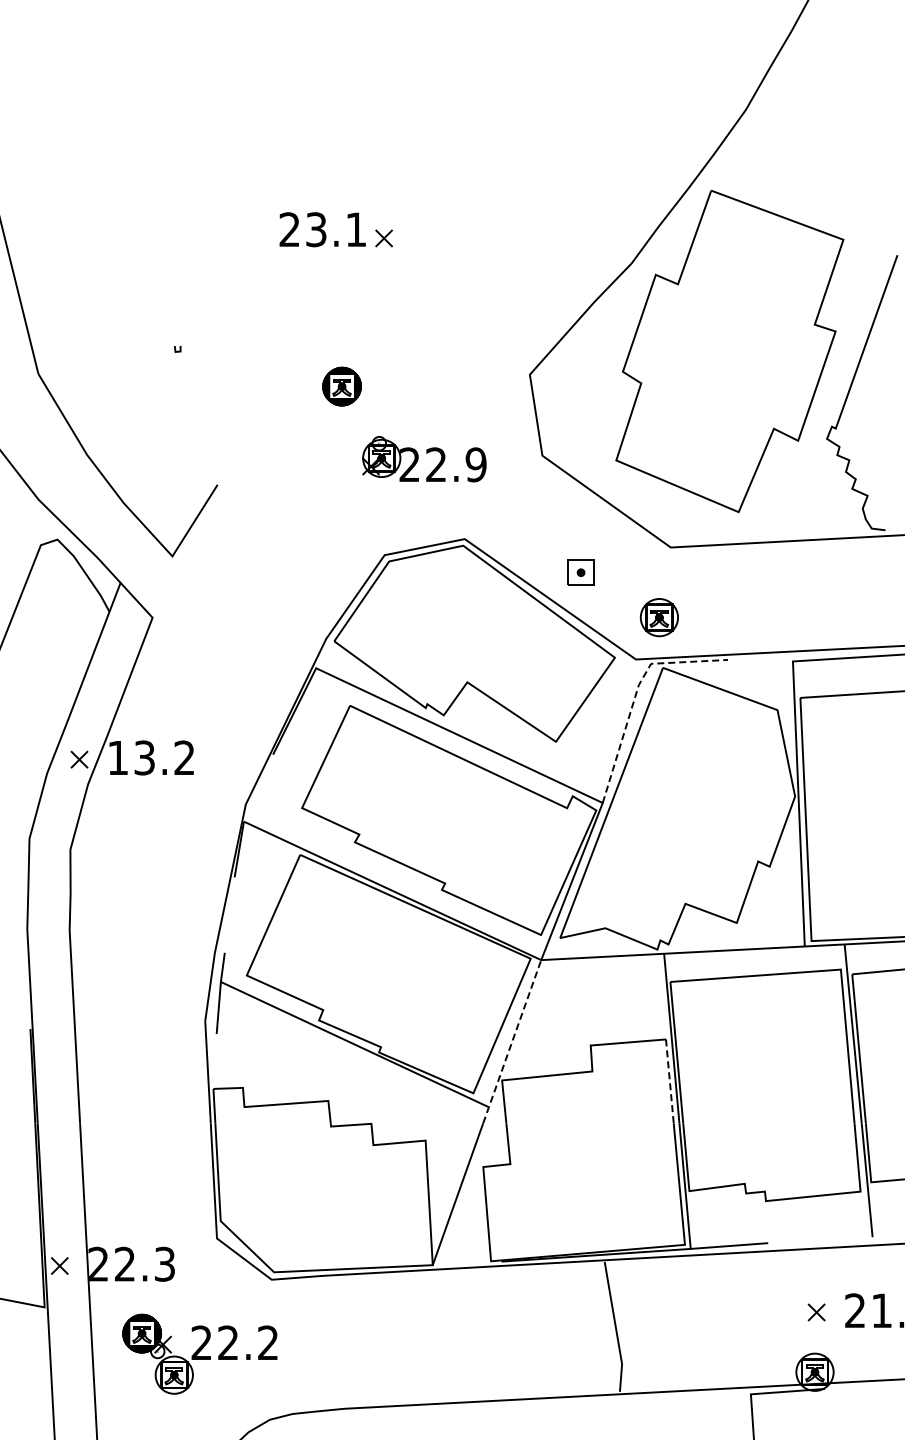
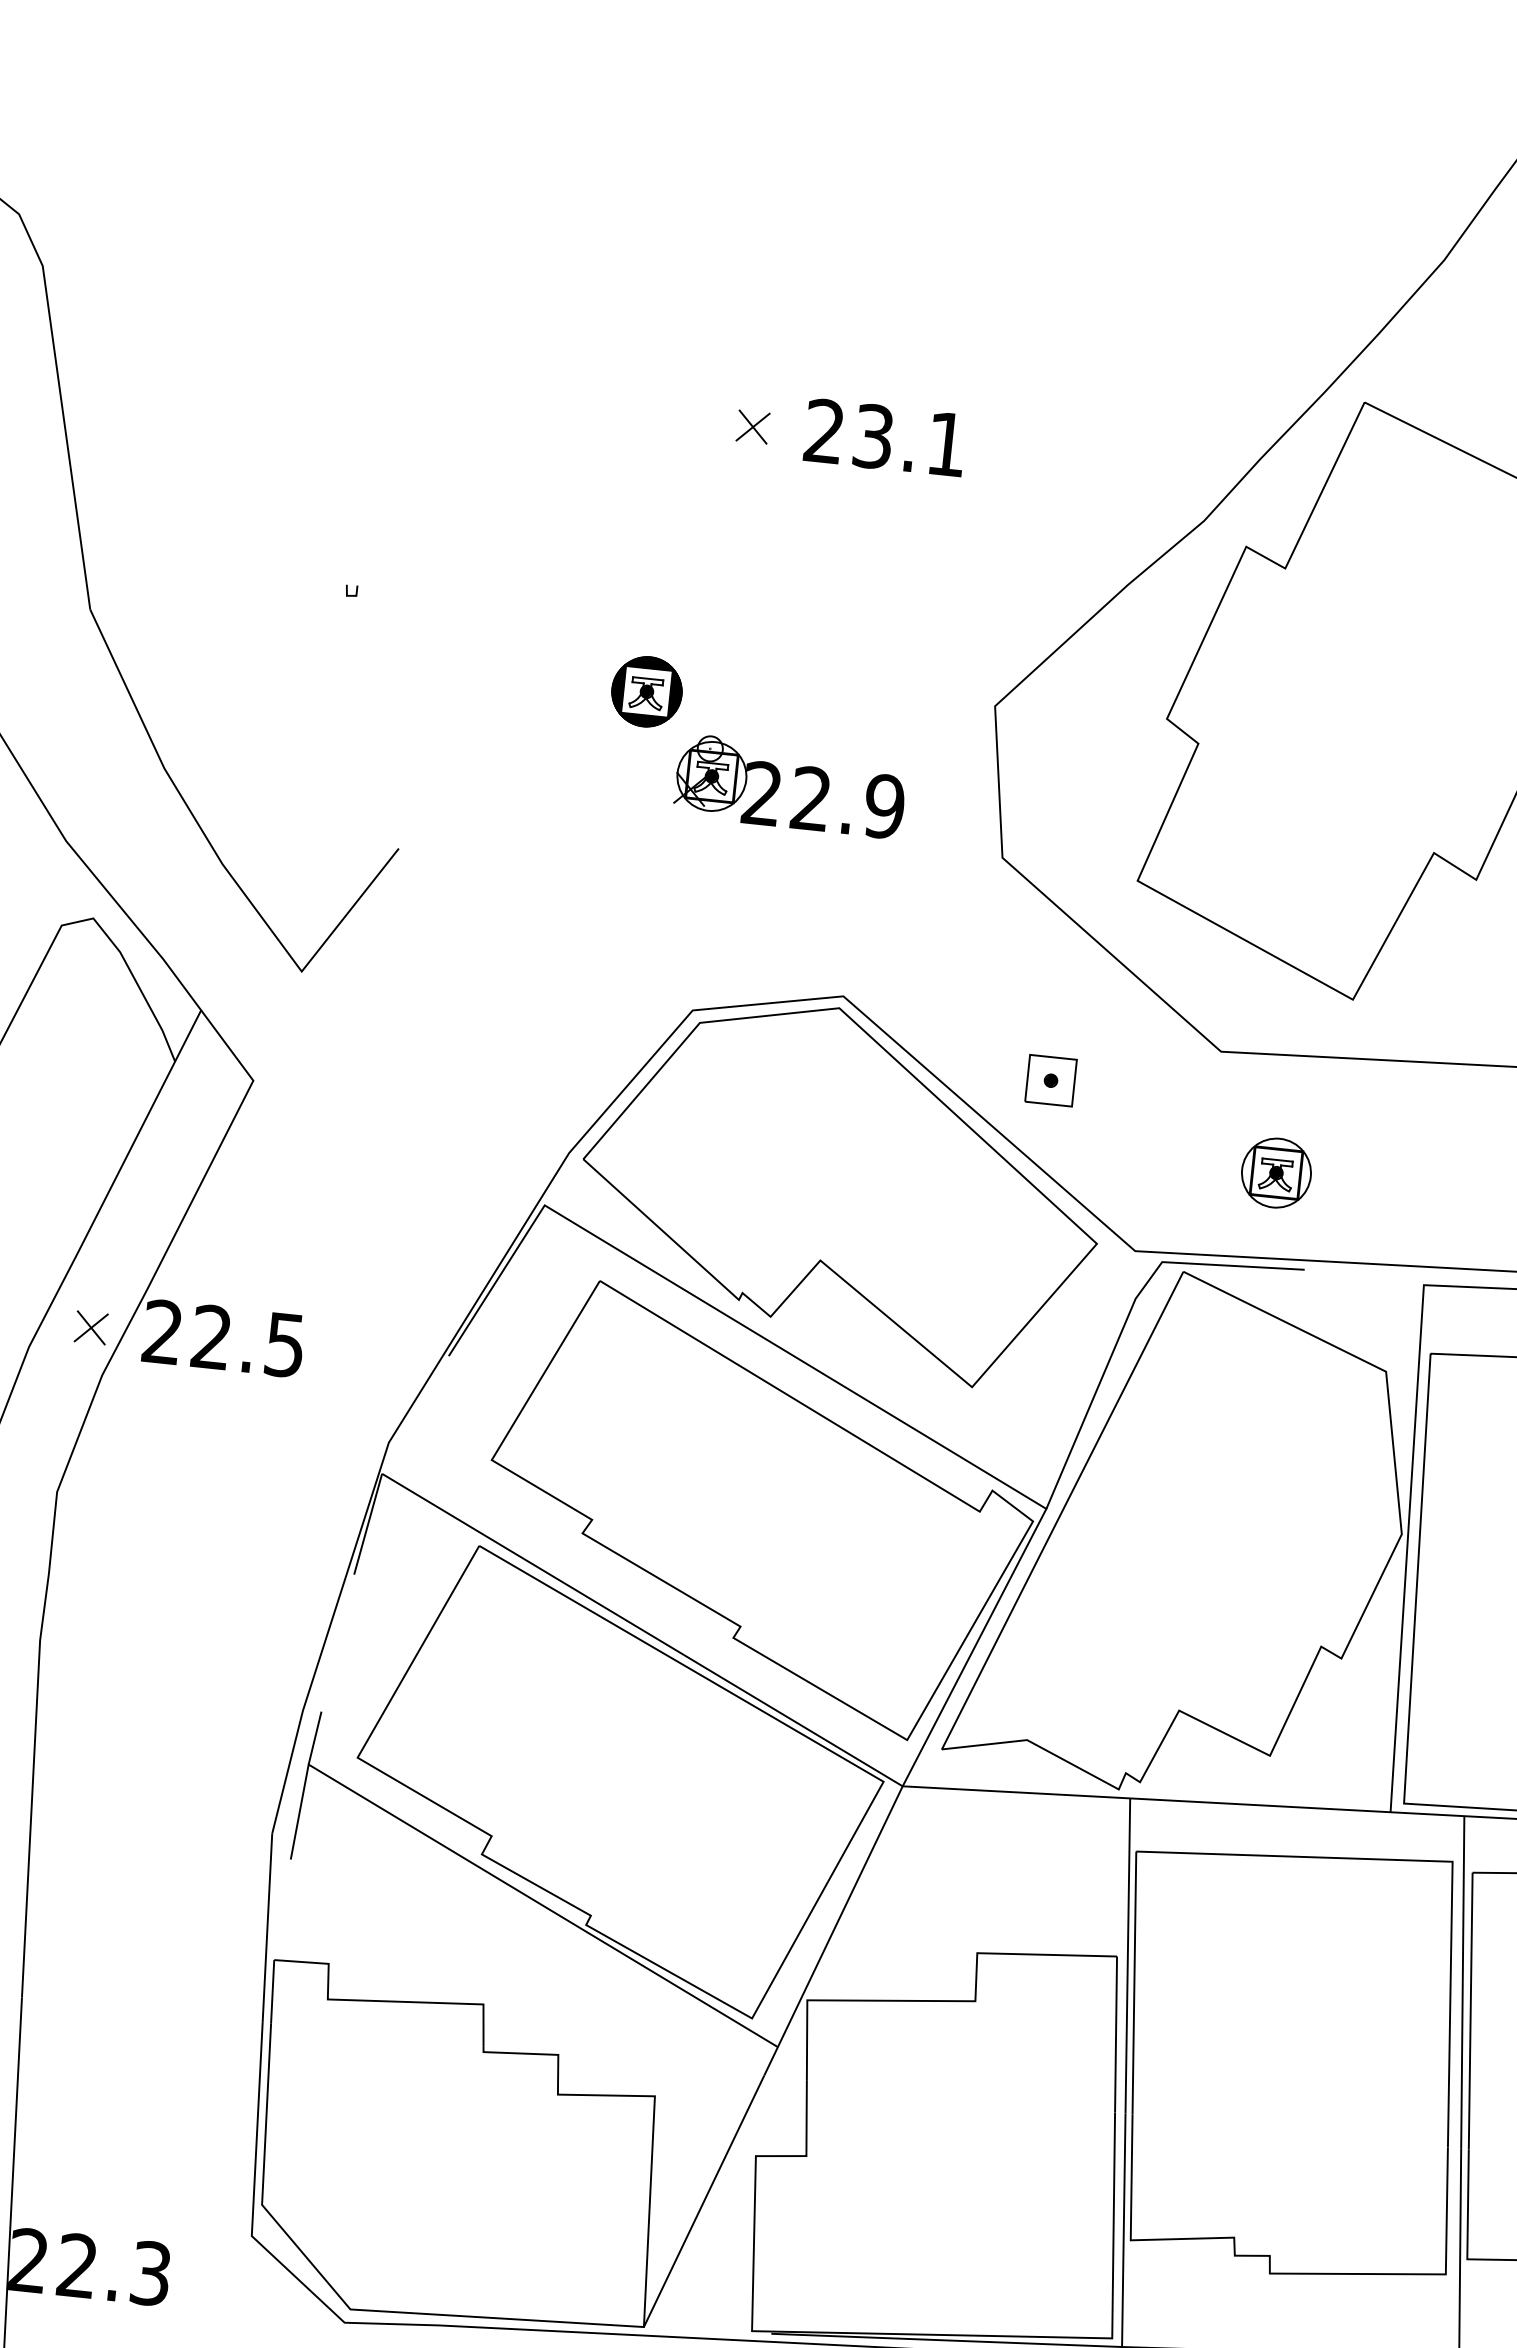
text: (322, 229) -> (884, 437), moved
part: (424, 459) -> (790, 786), moved
part: (658, 617) -> (1274, 1172), moved
line: (636, 693) -> (1129, 1313), dashed -> solid
text: (151, 757) -> (224, 1337), 13.2 -> 22.5
line: (512, 1041) -> (834, 1930), dashed -> solid
line: (669, 1081) -> (1115, 2034), dashed -> solid

